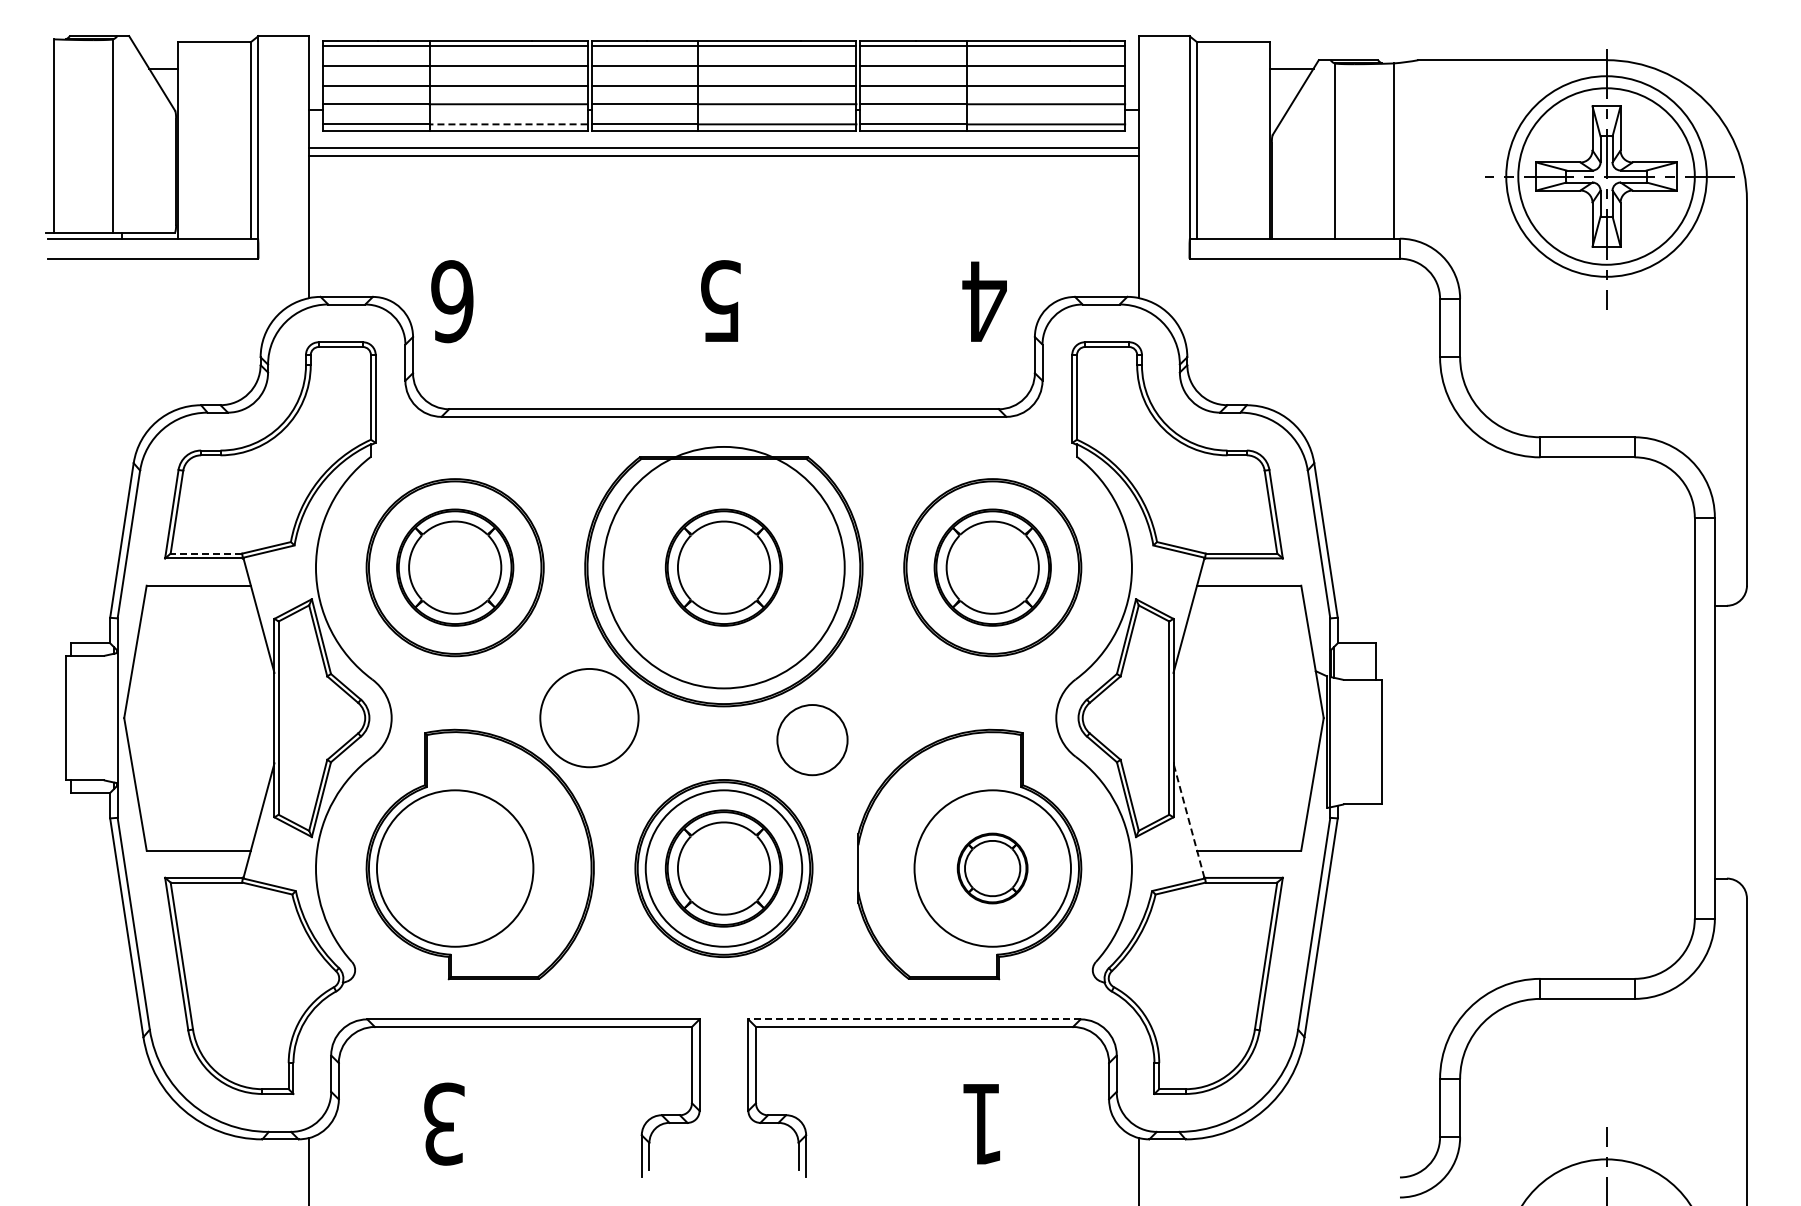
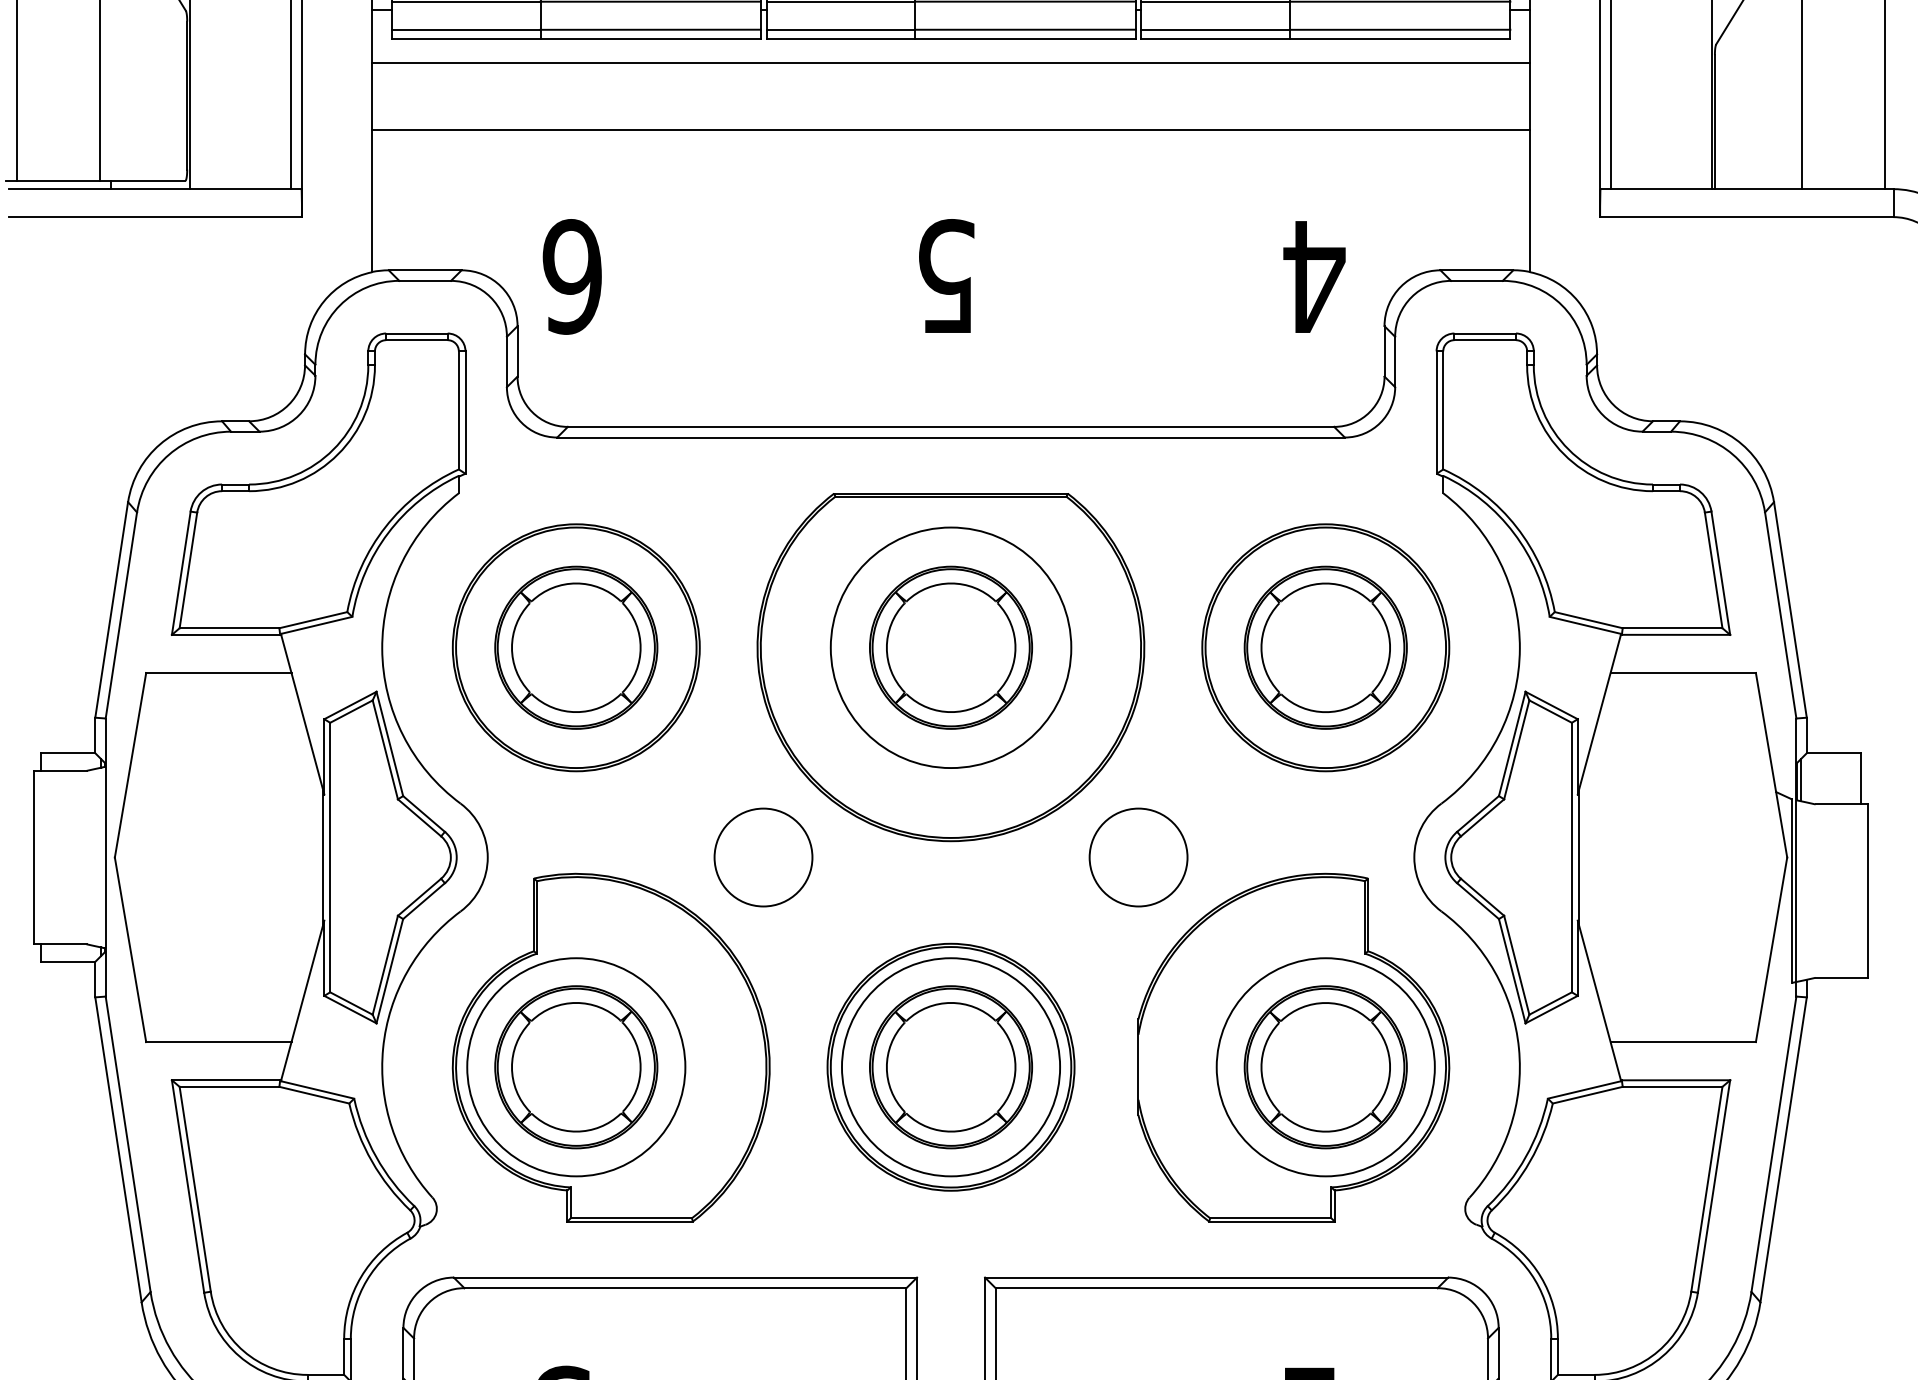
line: (508, 124) -> (650, 29), dashed -> solid
line: (723, 155) -> (950, 130), moved
line: (206, 553) -> (229, 628), dashed -> solid
circle: (723, 567) -> (950, 647), size x0.71
circle: (589, 718) -> (763, 858), size x0.71
circle: (812, 740) -> (1138, 858), moved
line: (1188, 820) -> (1598, 1000), dashed -> solid
part: (455, 868) -> (576, 1067), added
part: (992, 868) -> (1325, 1067), size x1.67
line: (914, 1019) -> (1216, 1277), dashed -> solid

